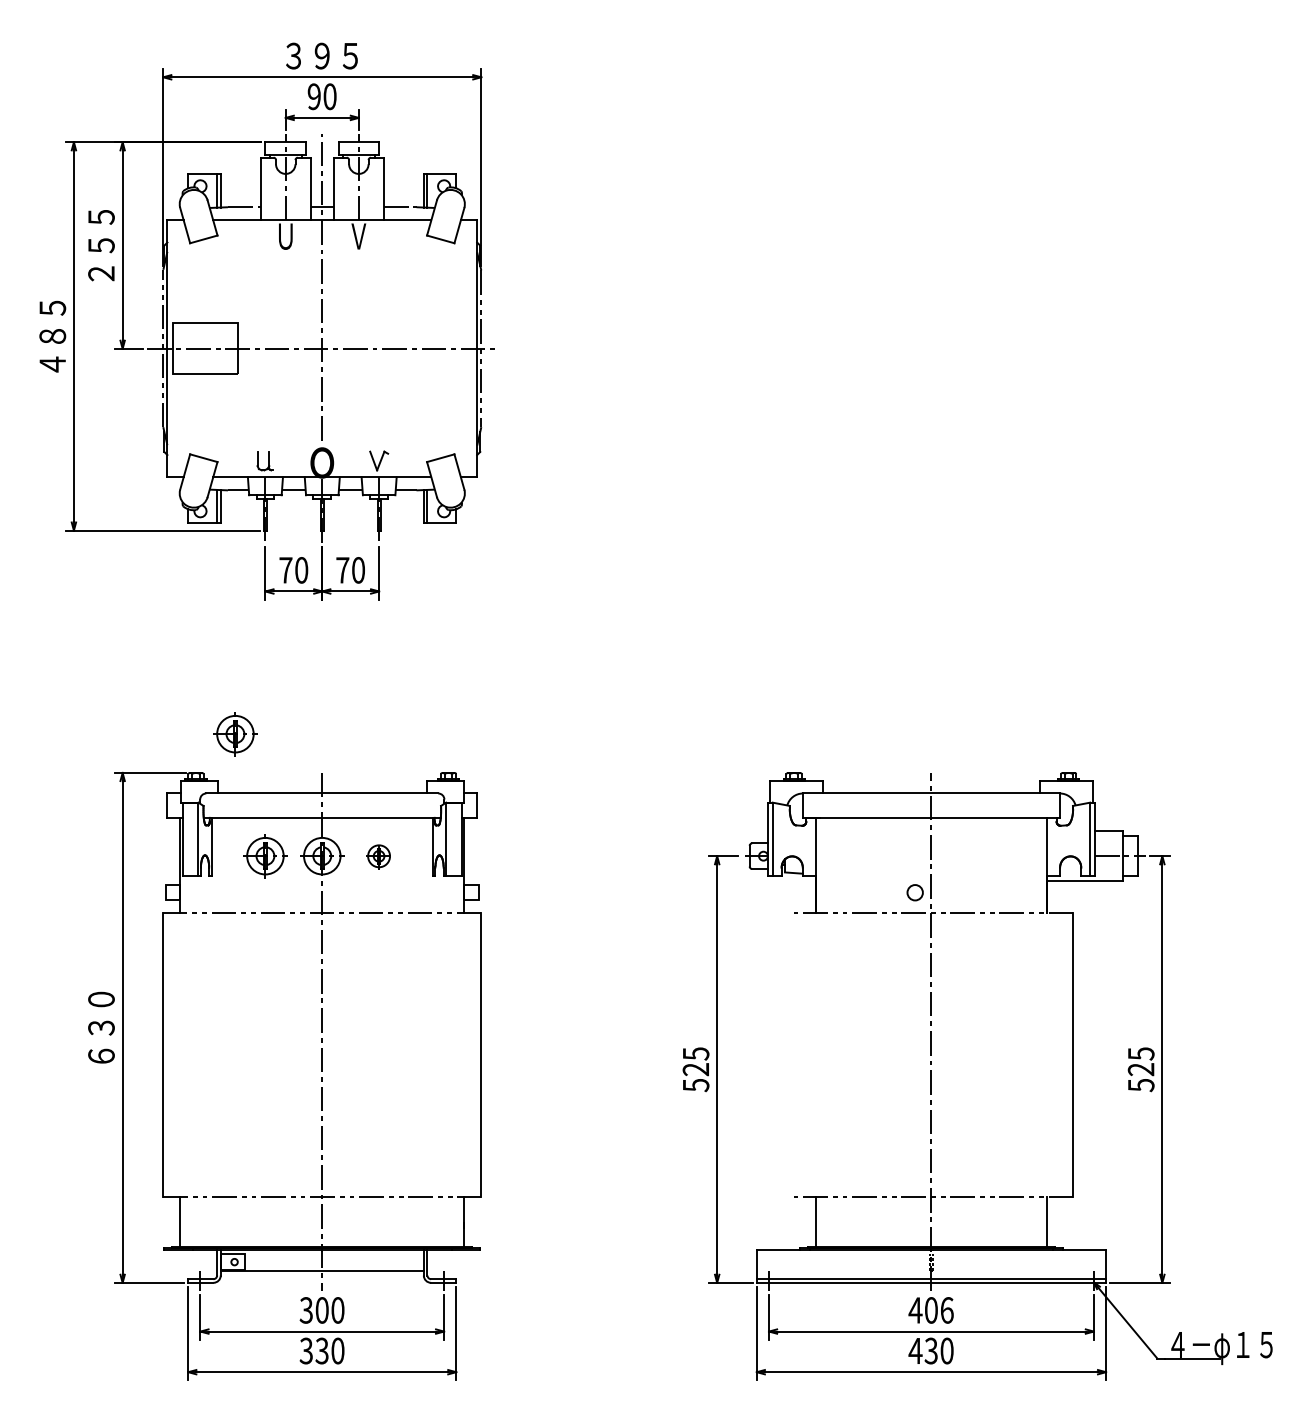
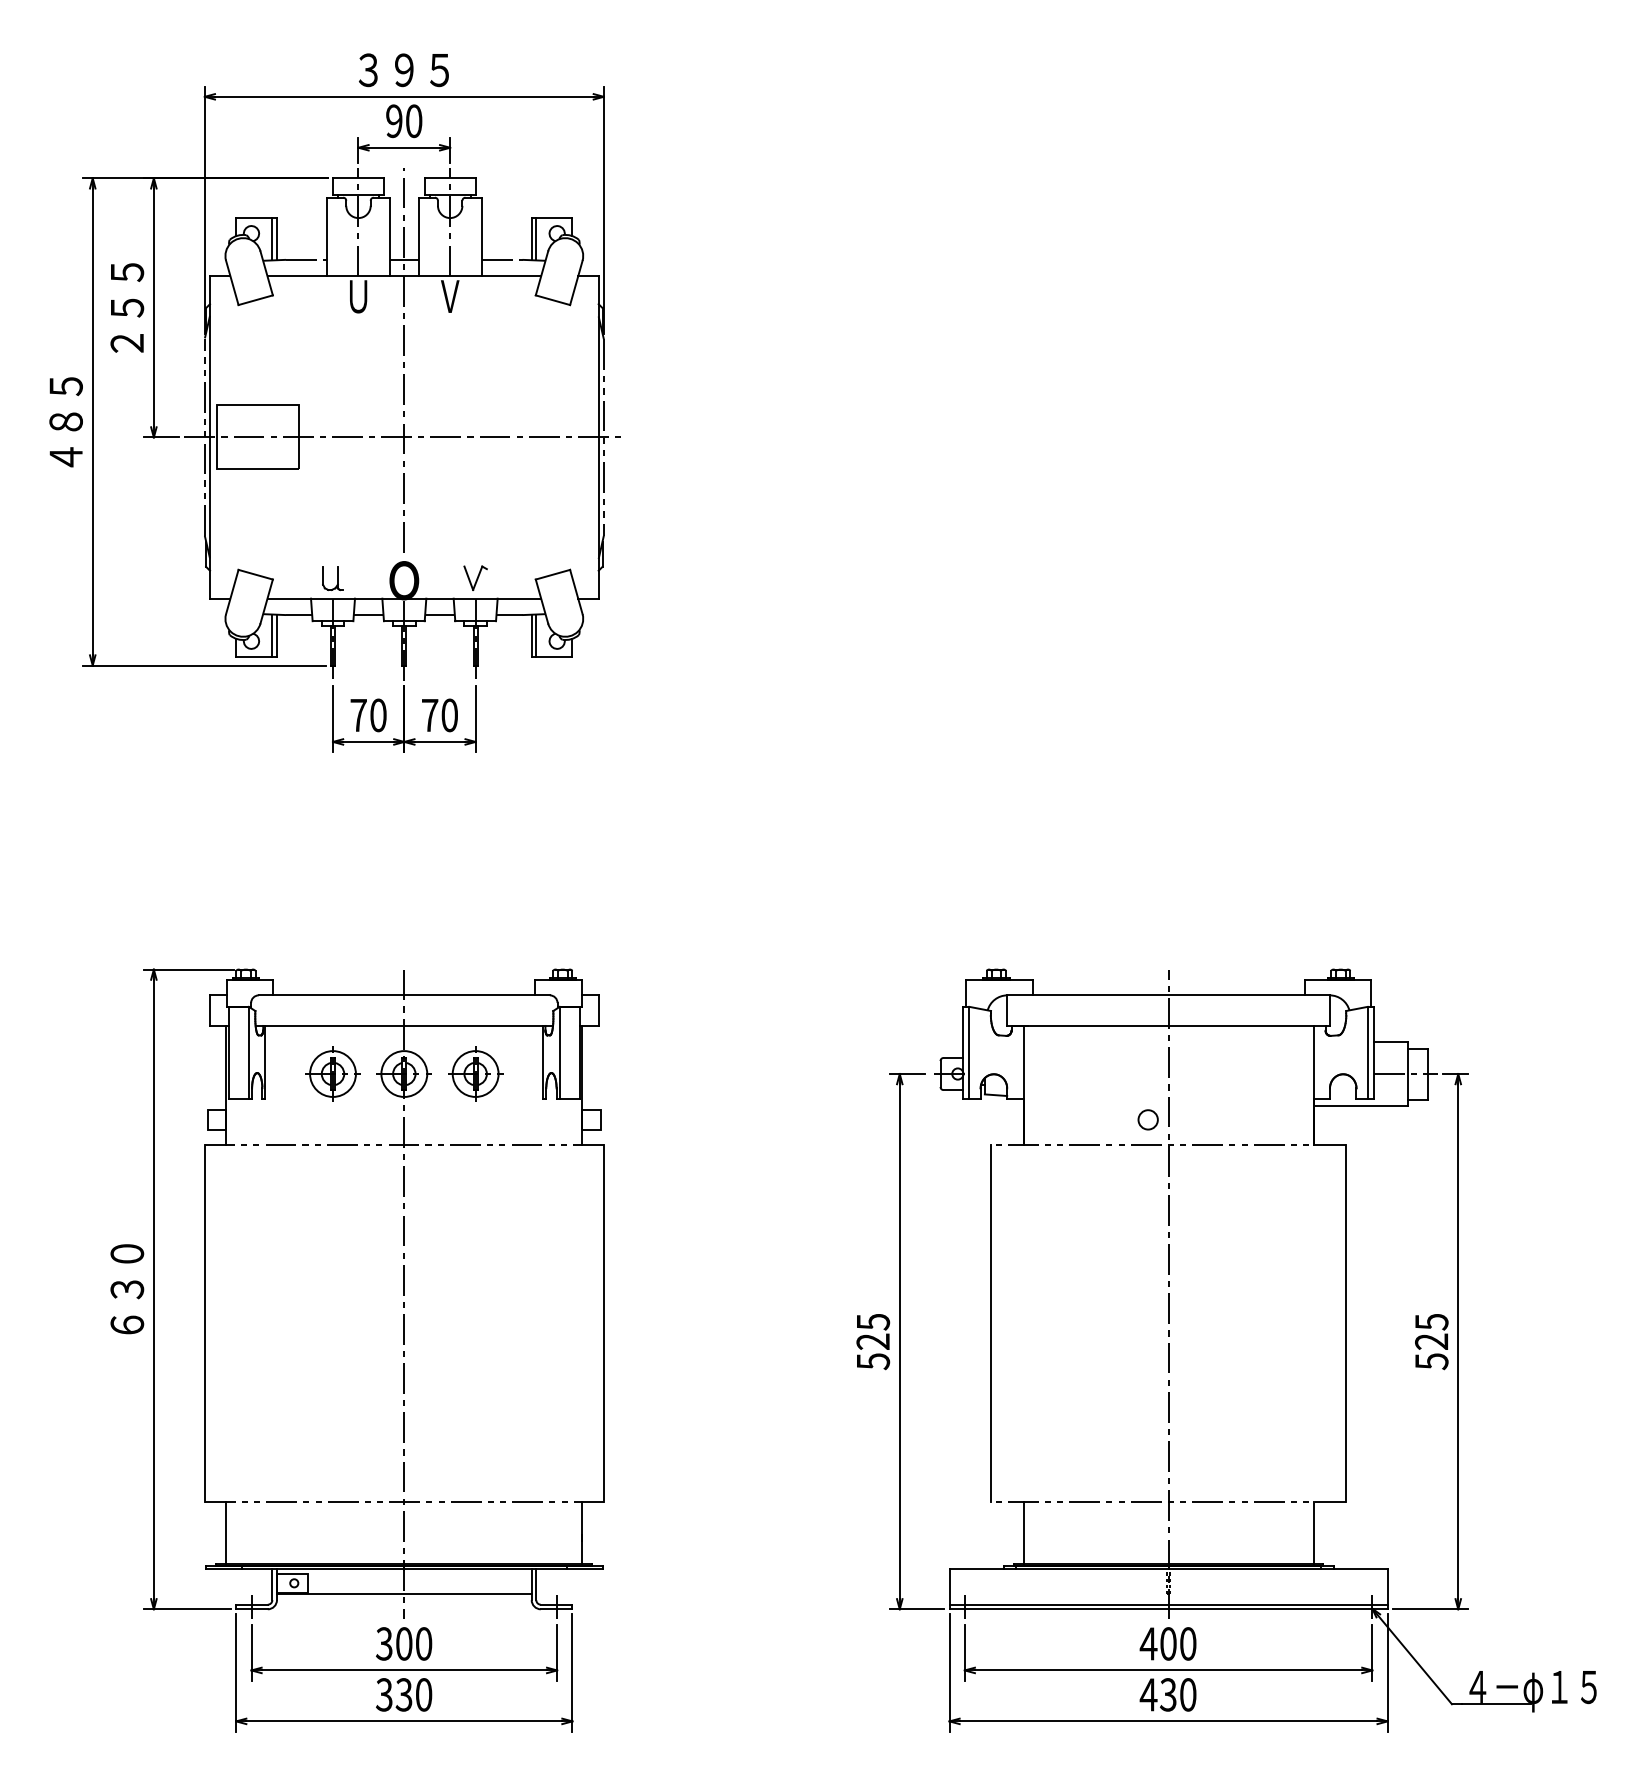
part: (235, 734) -> (295, 921), removed
part: (378, 856) -> (474, 1074), size x1.67
line: (789, 1055) -> (990, 1324), added
text: (946, 1310) -> (1187, 1644), 406 -> 400

